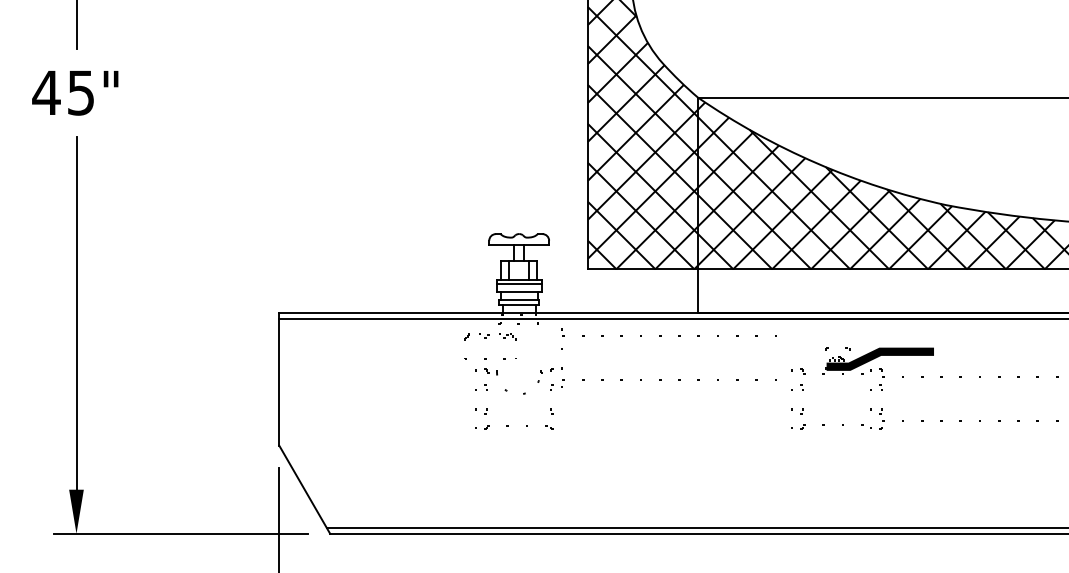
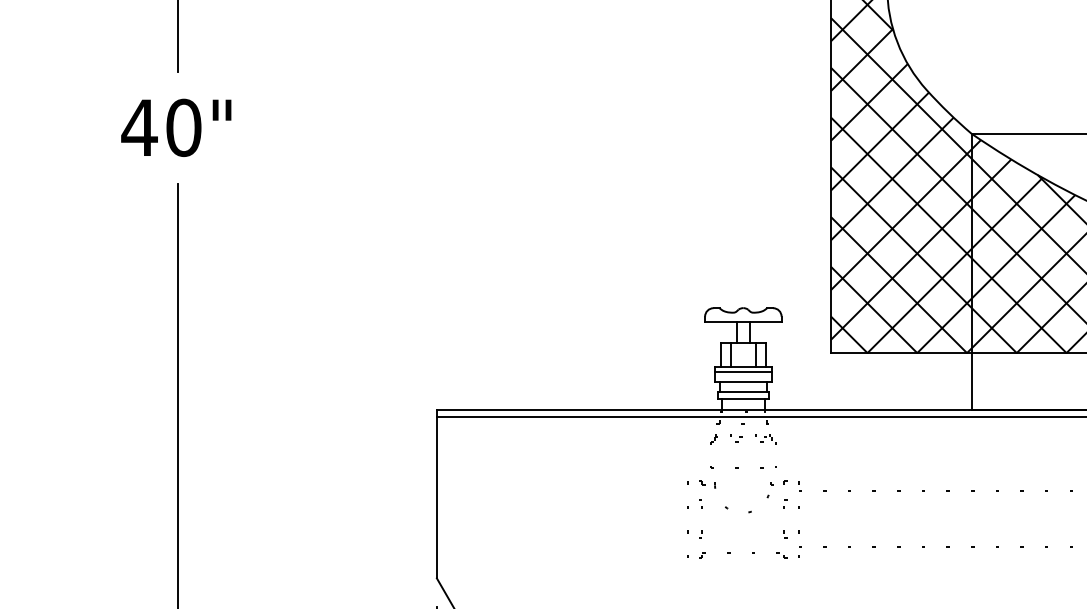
text: (80, 92) -> (182, 127), 45" -> 40"
part: (661, 336) -> (925, 491), moved
part: (486, 338) -> (738, 441), moved

